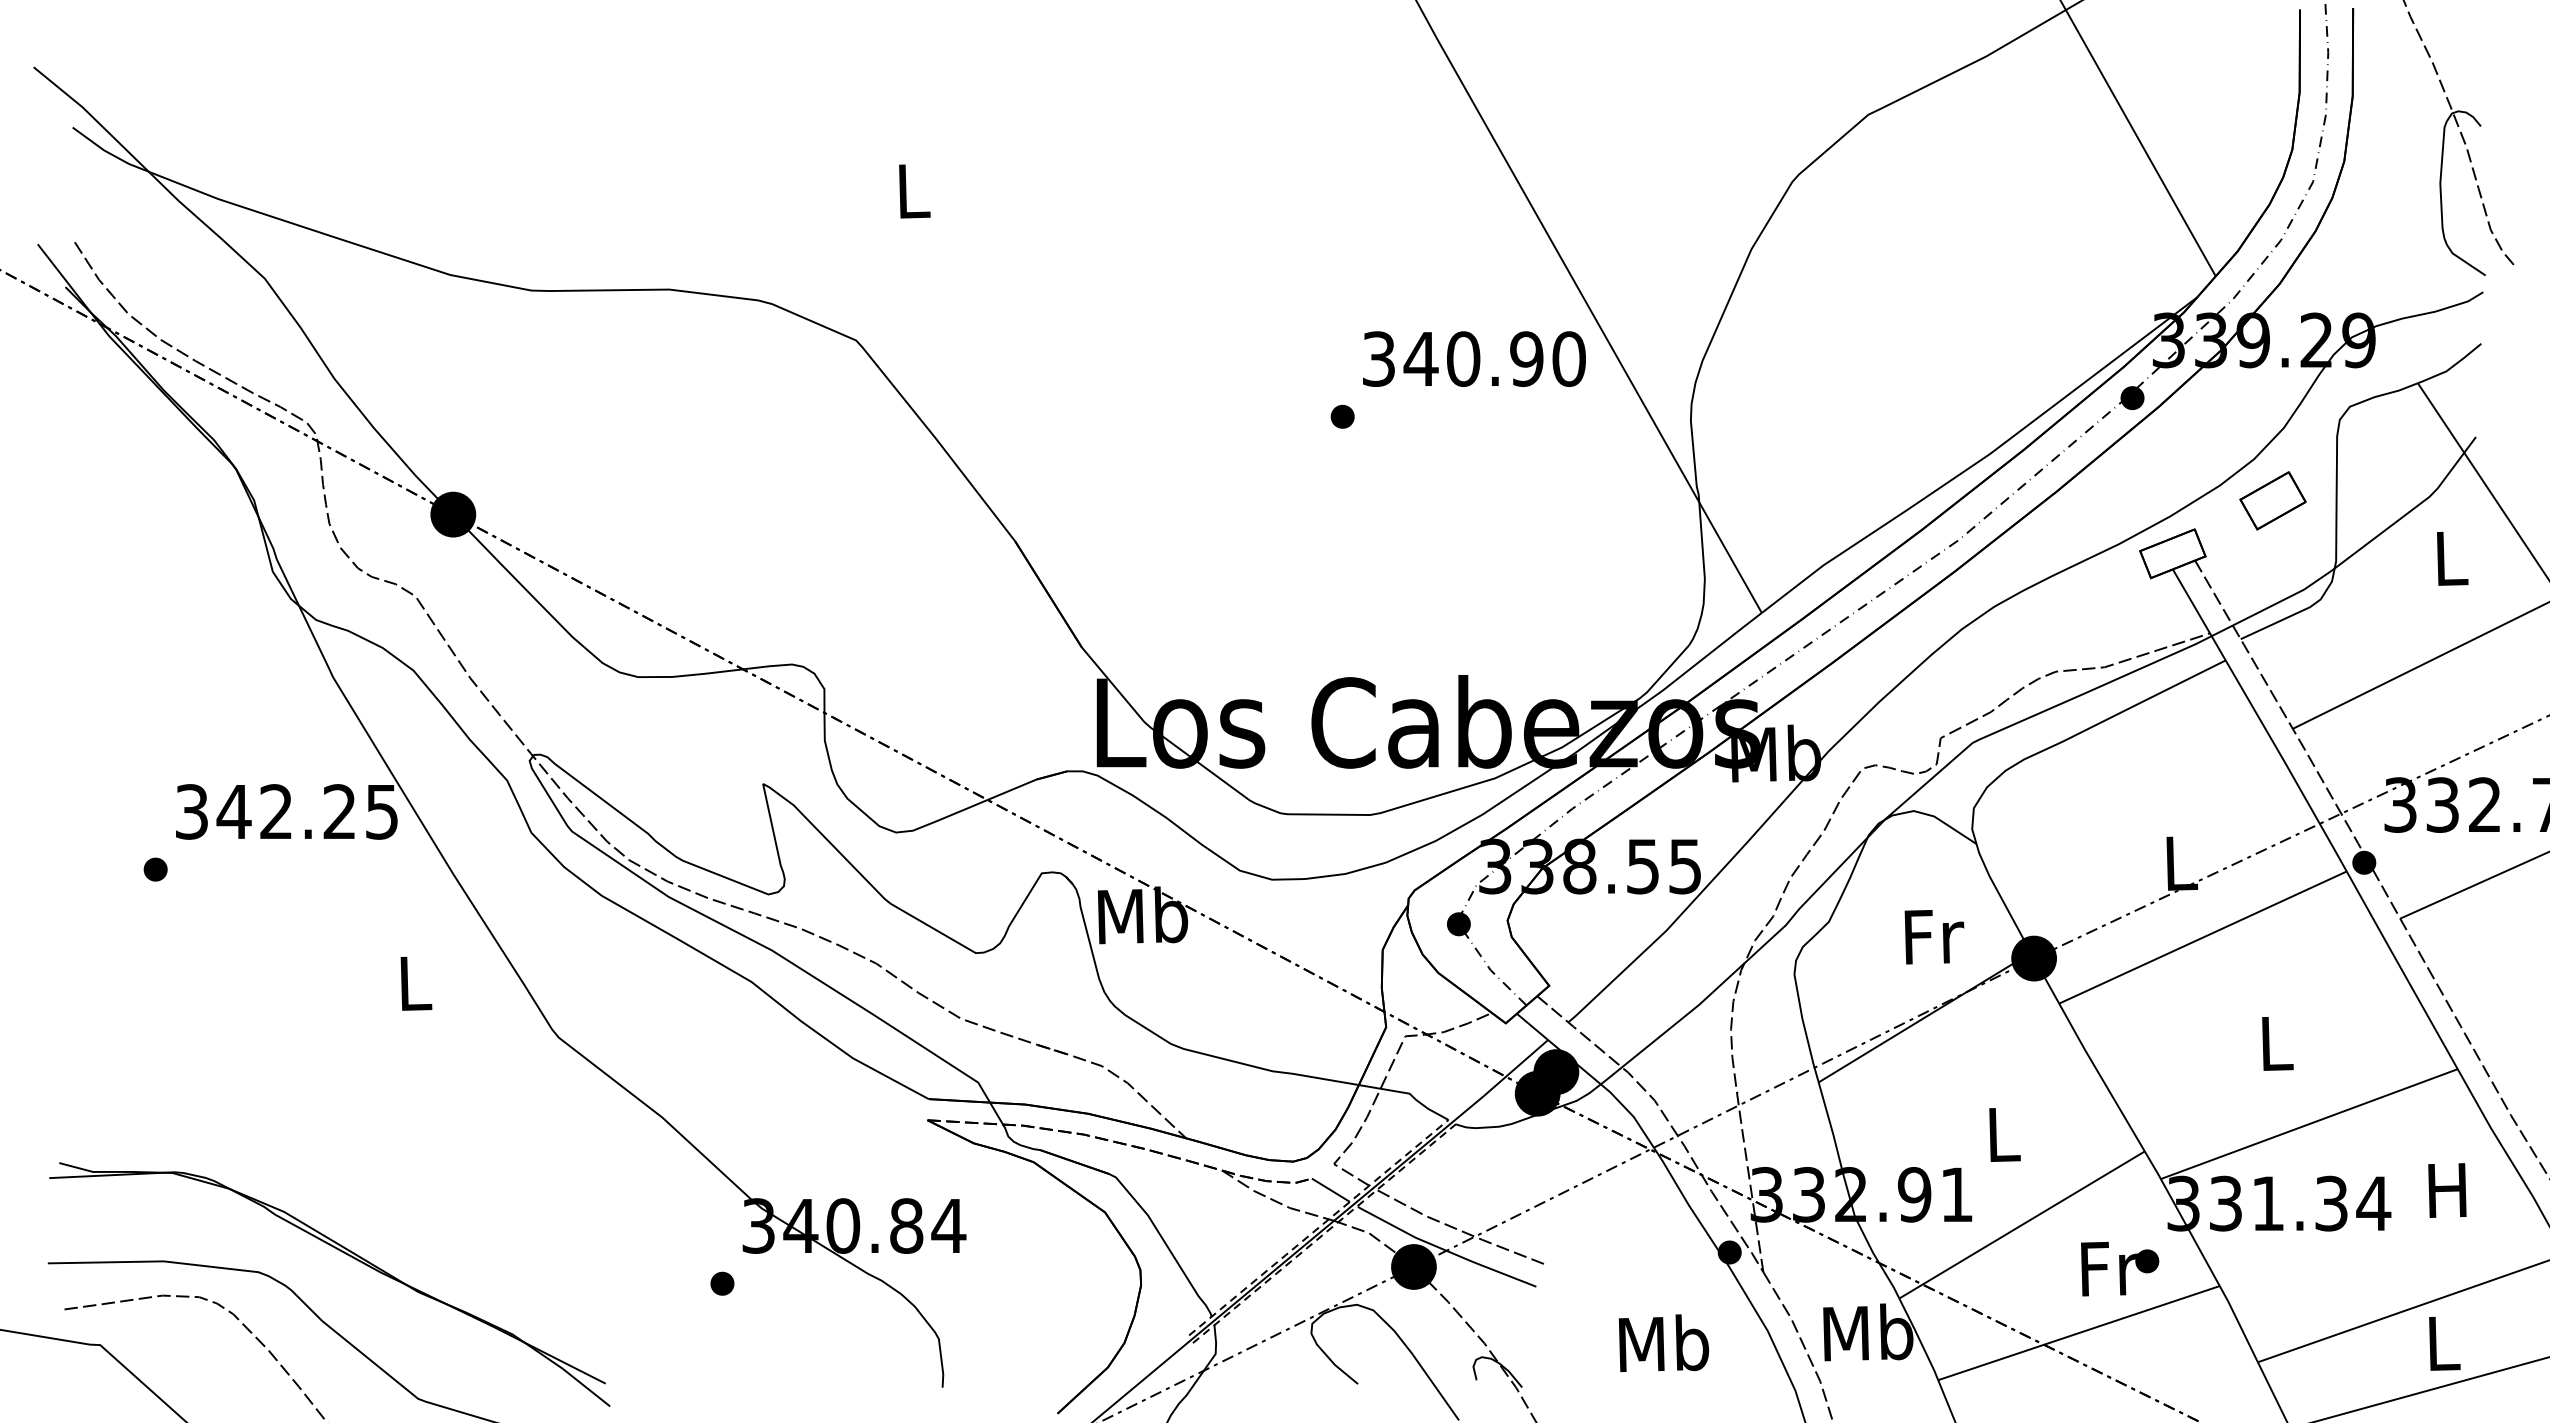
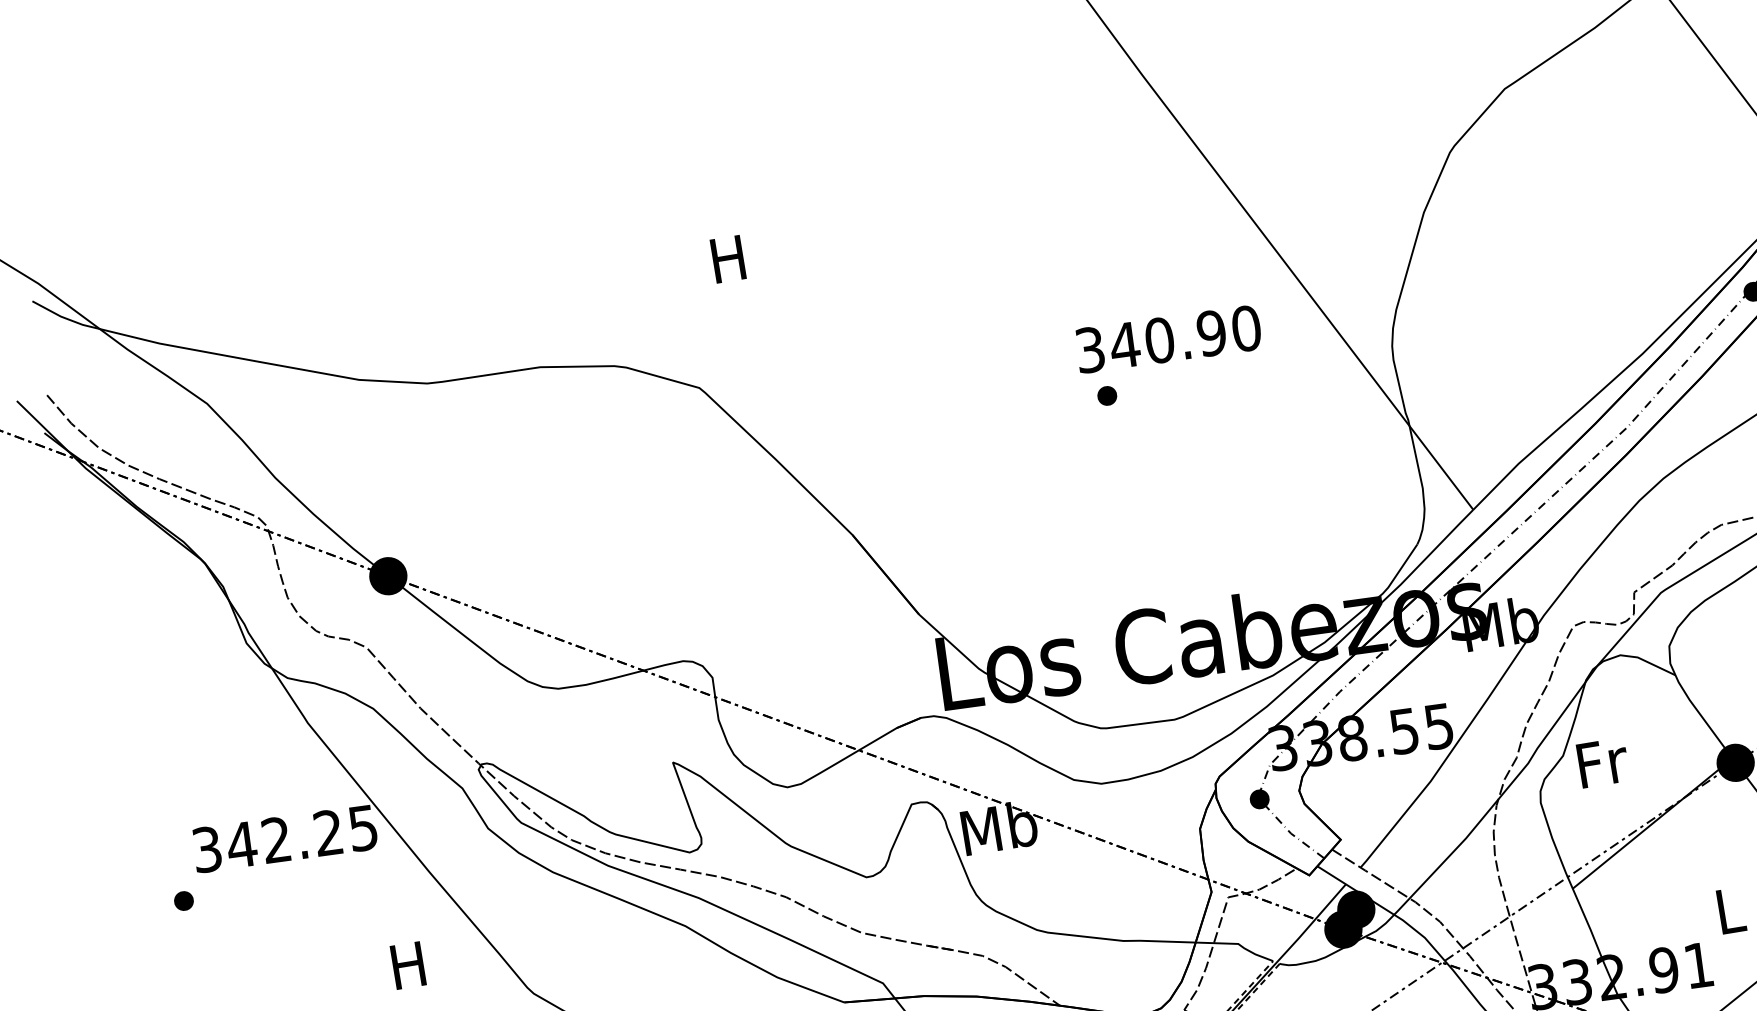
text: (911, 191) -> (728, 259), L -> H
text: (1474, 358) -> (1168, 338), moved
text: (1934, 937) -> (1603, 763), moved
text: (413, 983) -> (408, 965), L -> H

